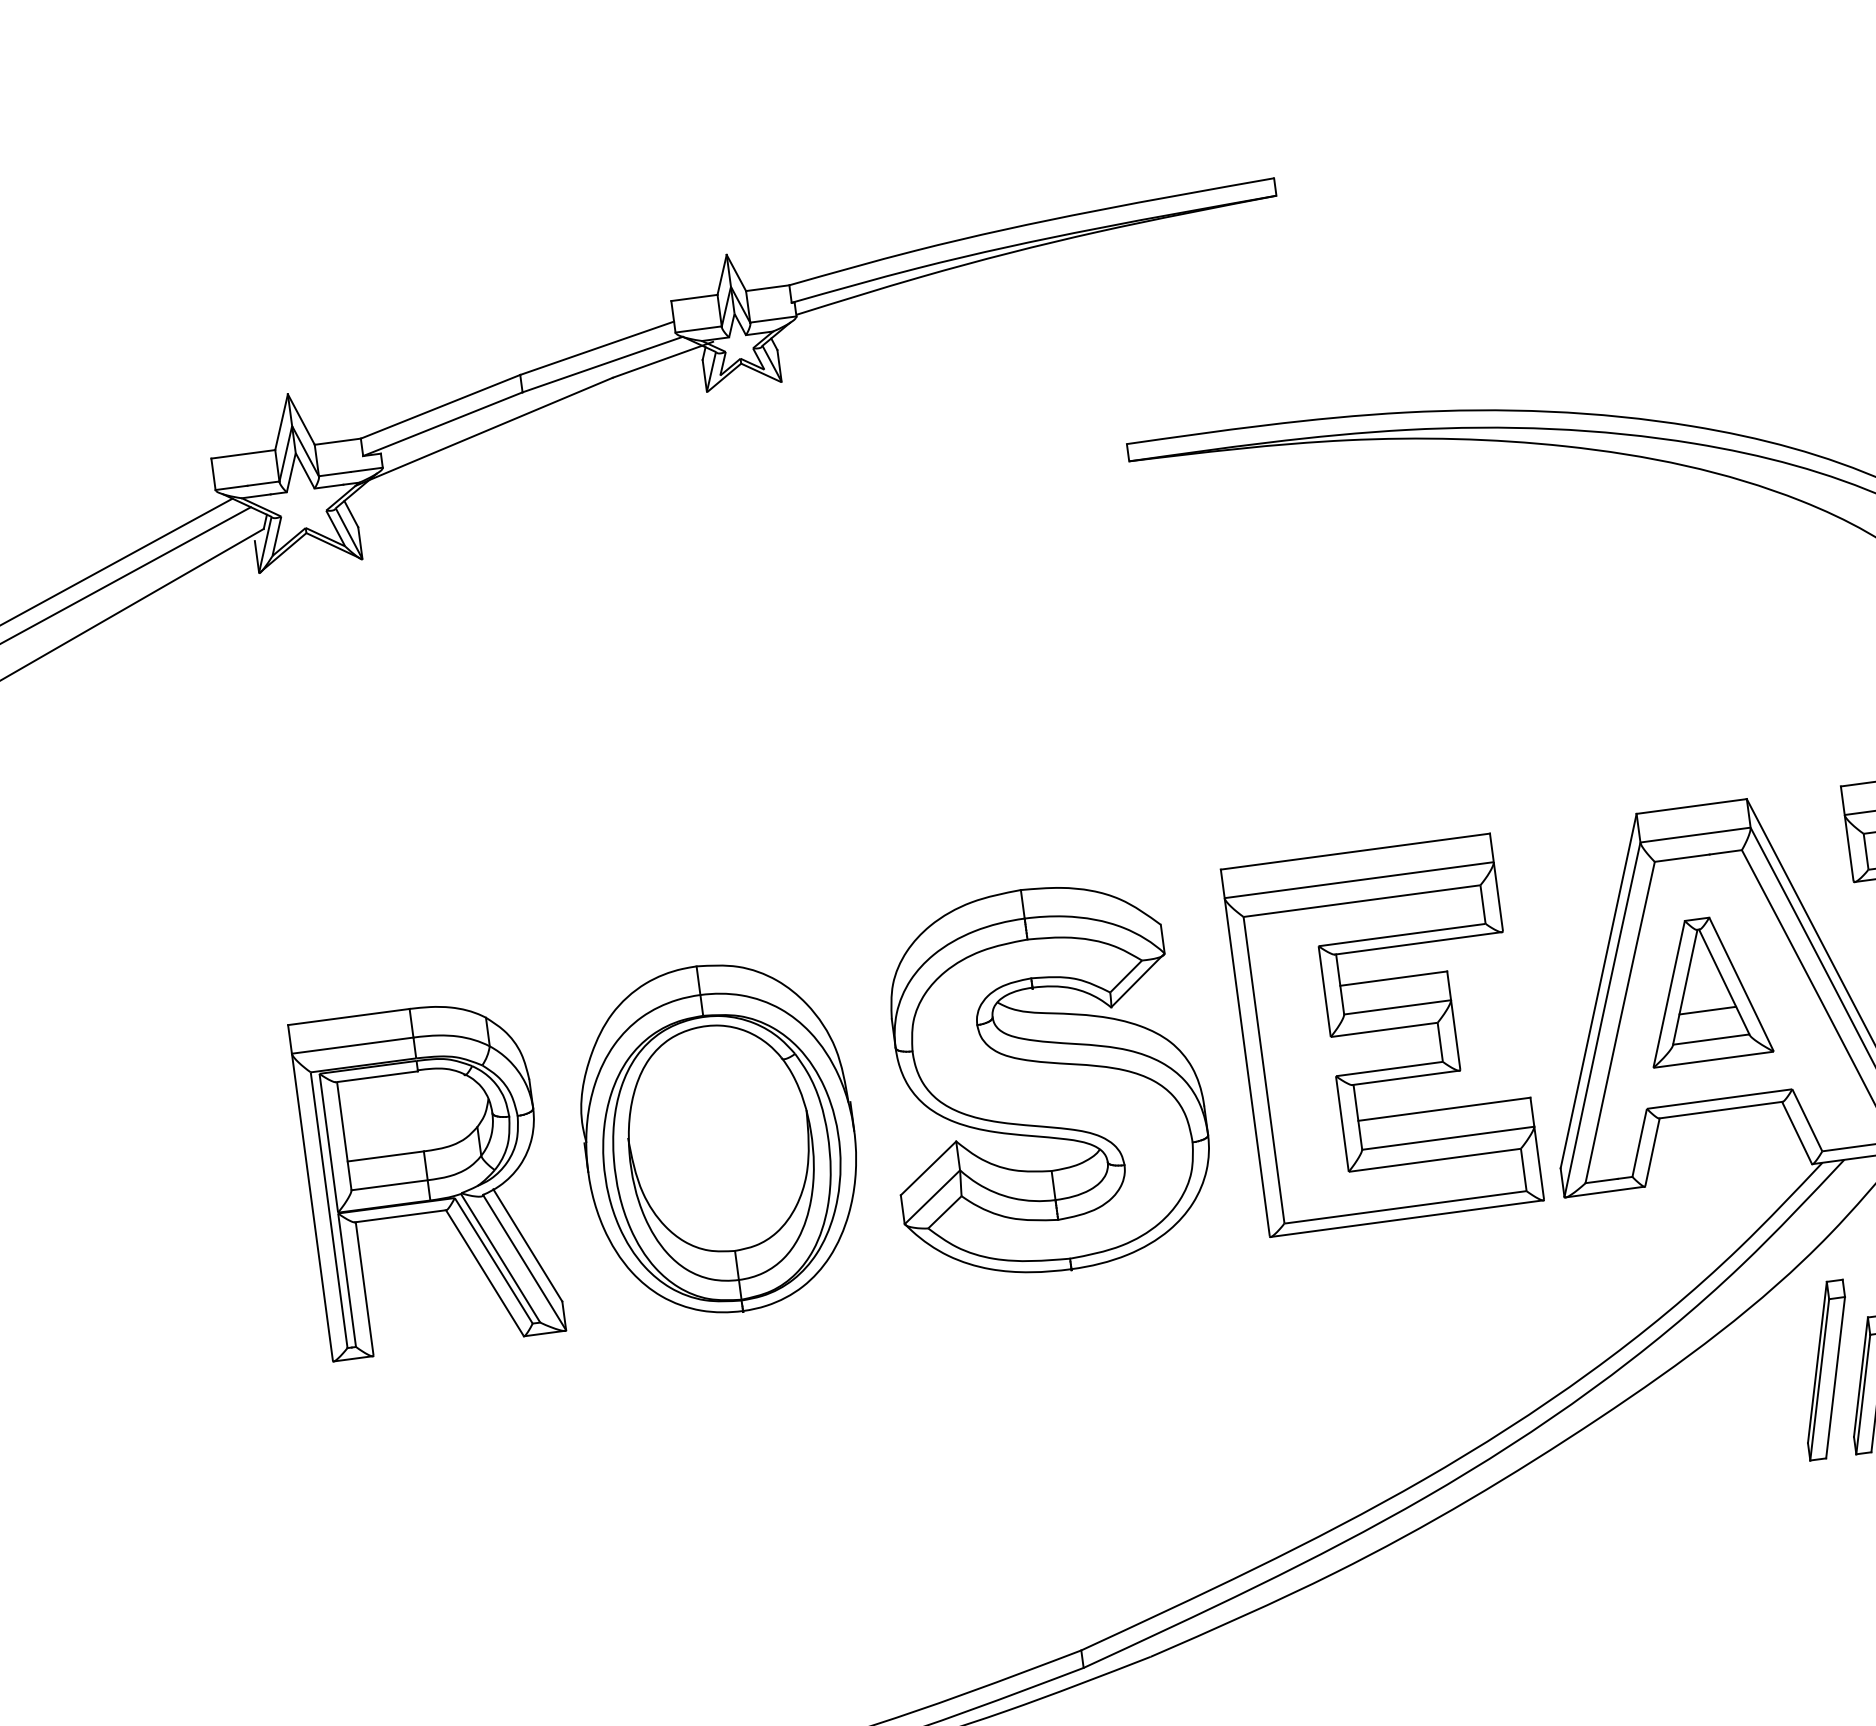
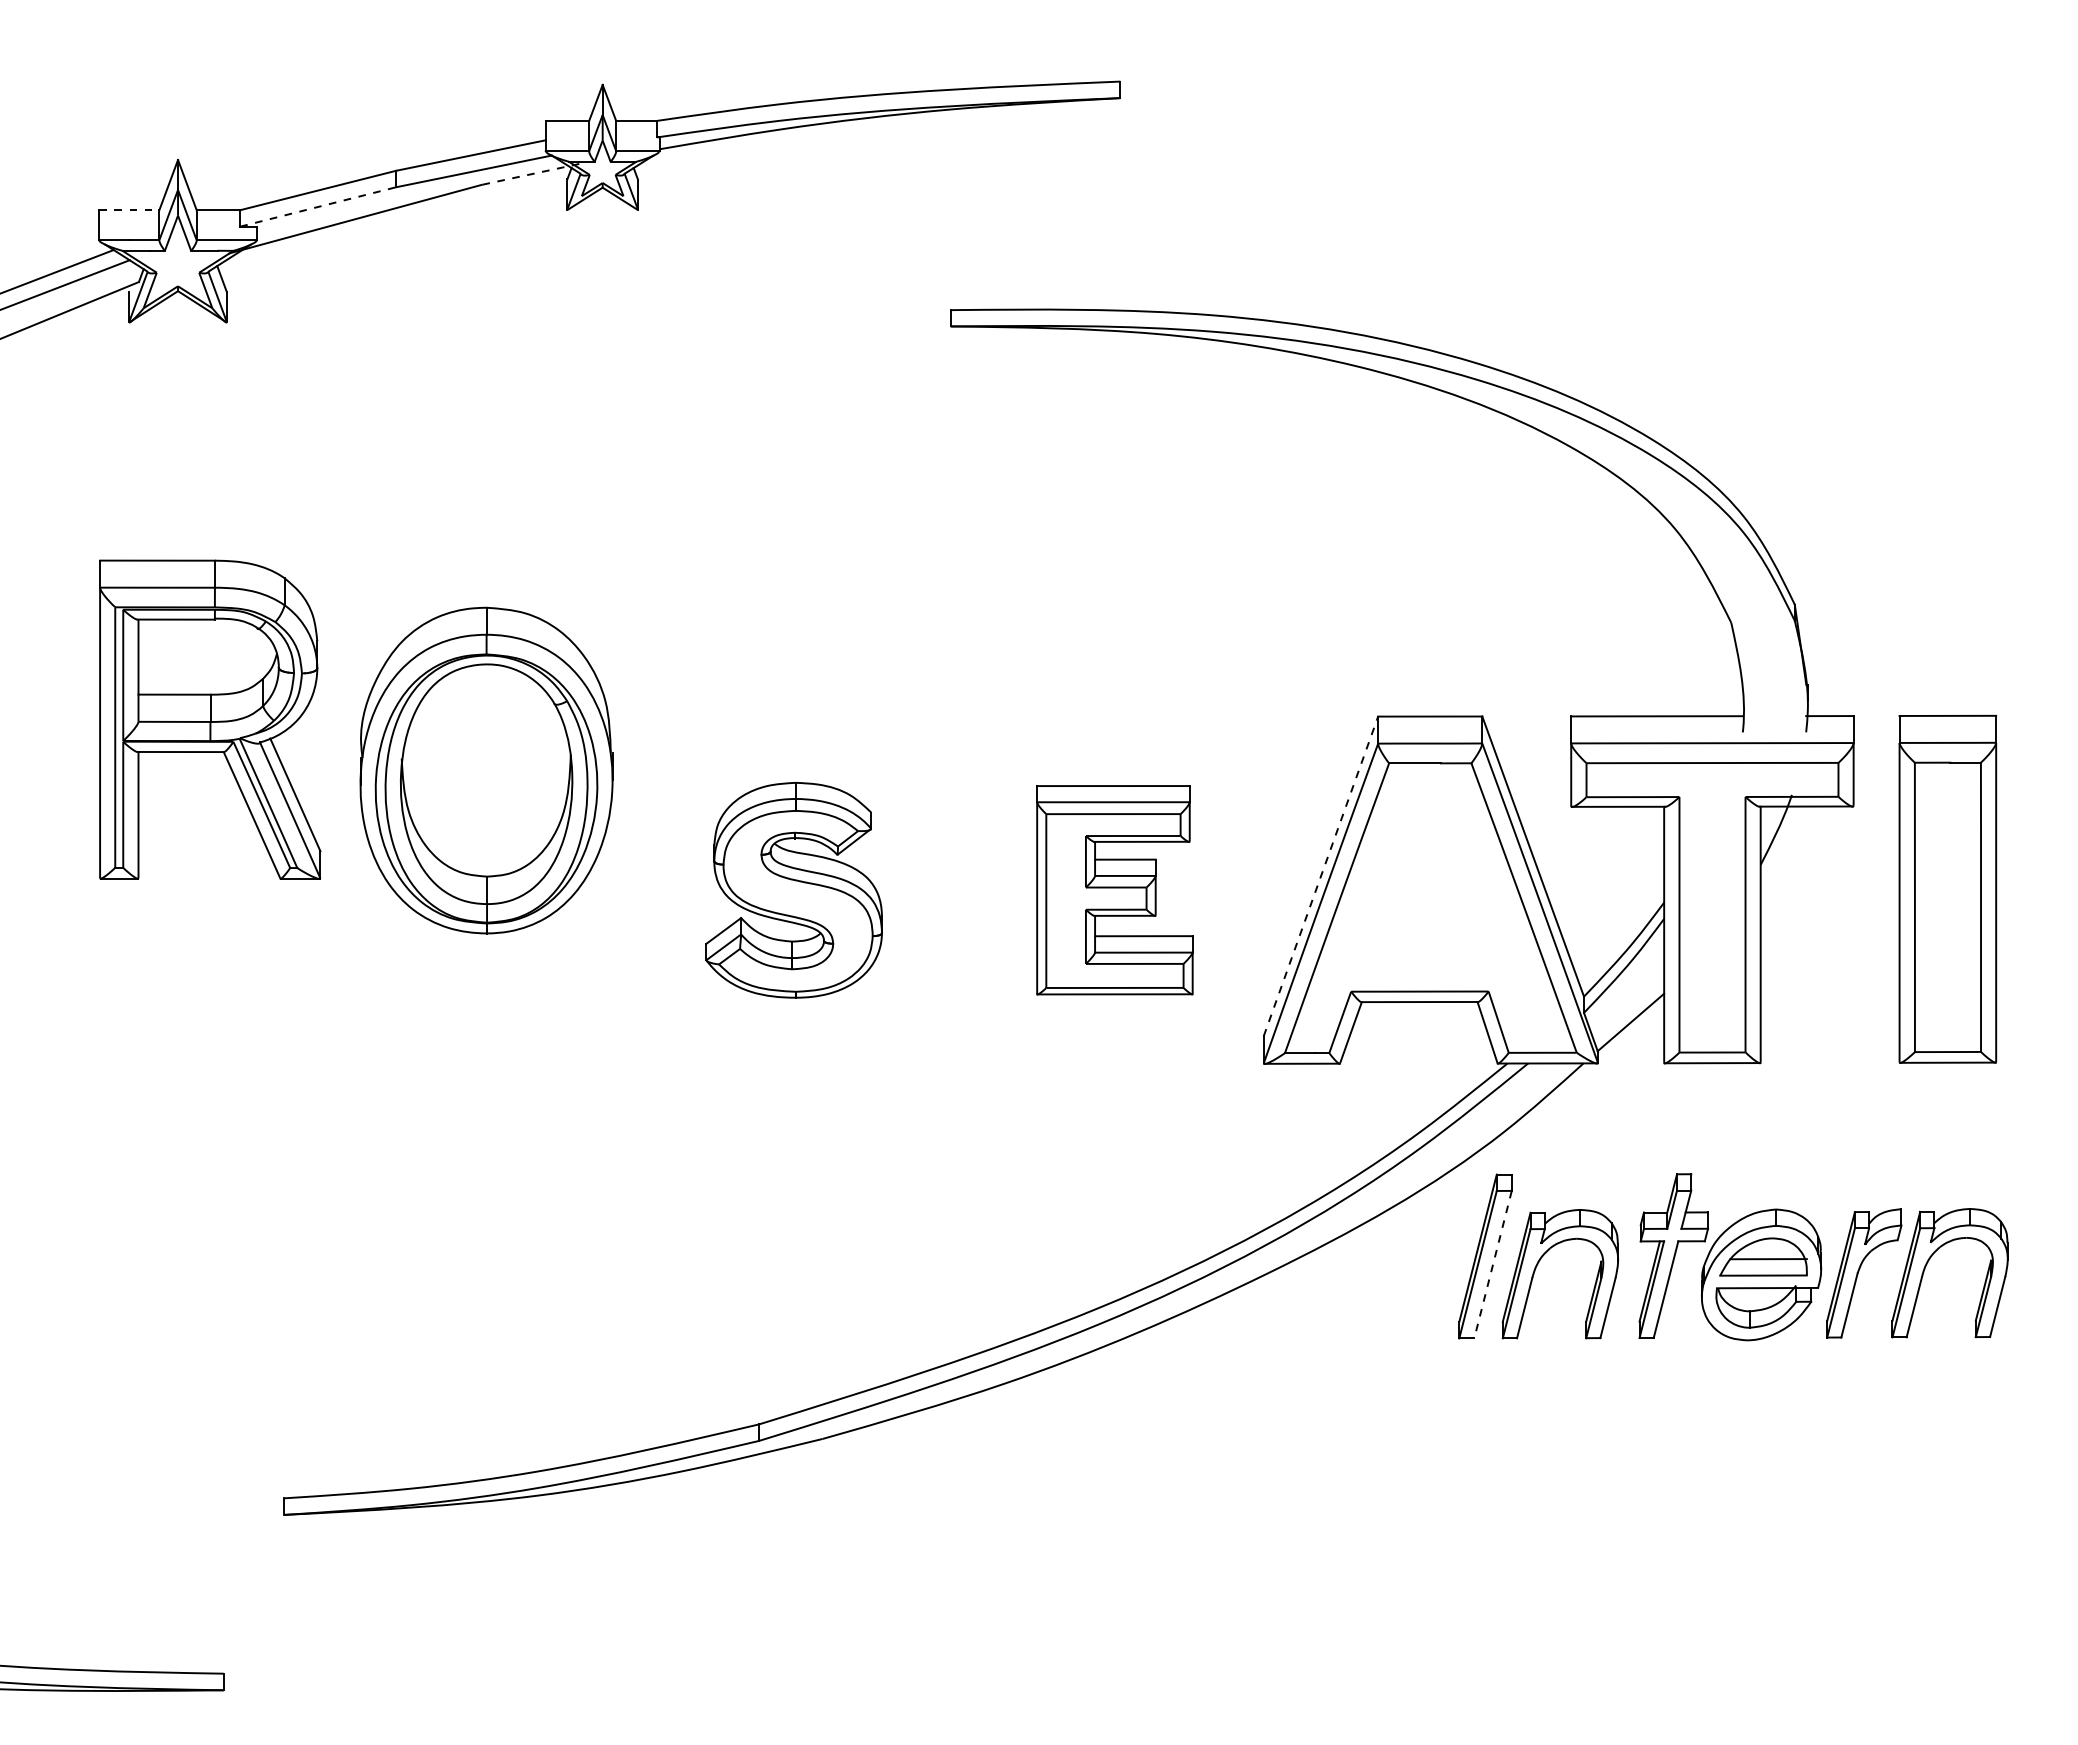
line: (662, 359) -> (530, 174), solid -> dashed
line: (443, 423) -> (318, 206), solid -> dashed
line: (243, 454) -> (129, 210), solid -> dashed
part: (1703, 990) -> (1418, 888), removed
line: (1598, 991) -> (1320, 876), solid -> dashed
part: (1381, 1034) -> (1114, 889), size x0.6
part: (1042, 1080) -> (793, 890), size x0.6
part: (719, 1138) -> (486, 770), moved
part: (427, 1177) -> (210, 719), moved
line: (1835, 1378) -> (1492, 1265), solid -> dashed

